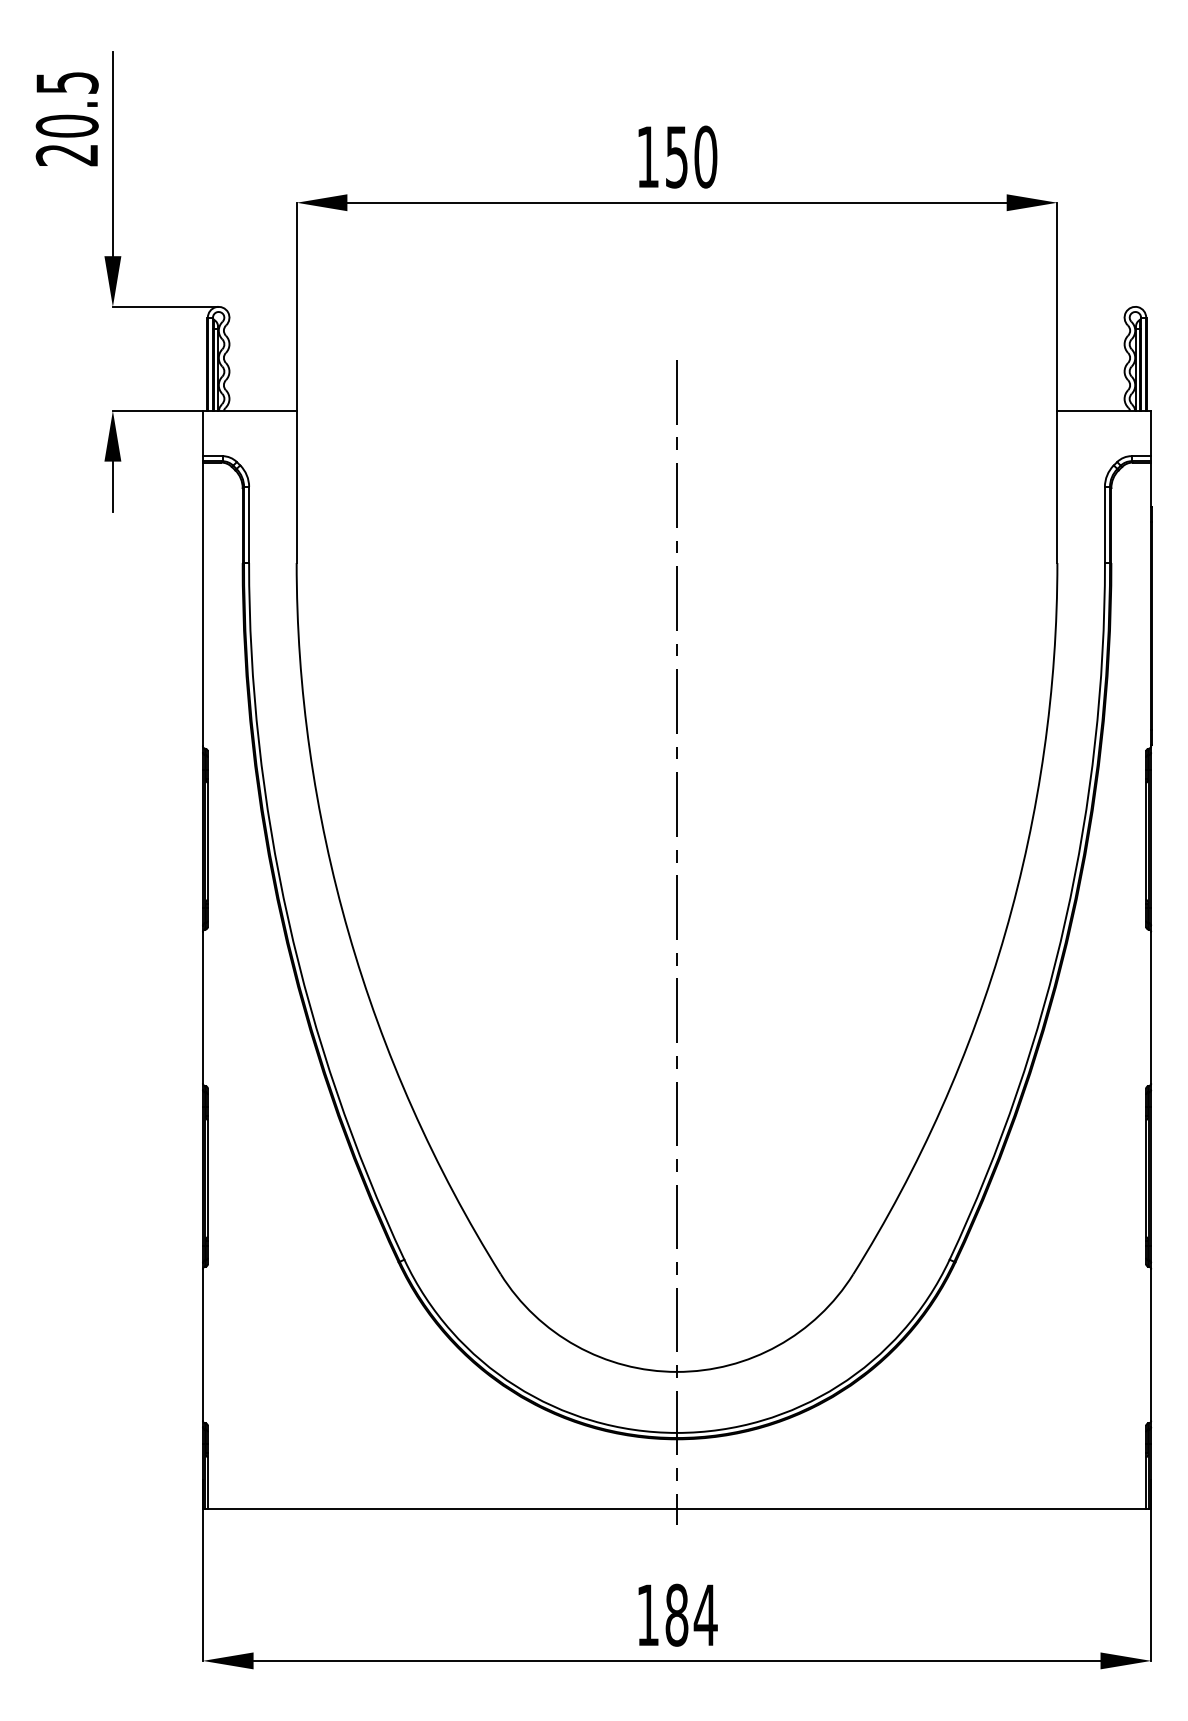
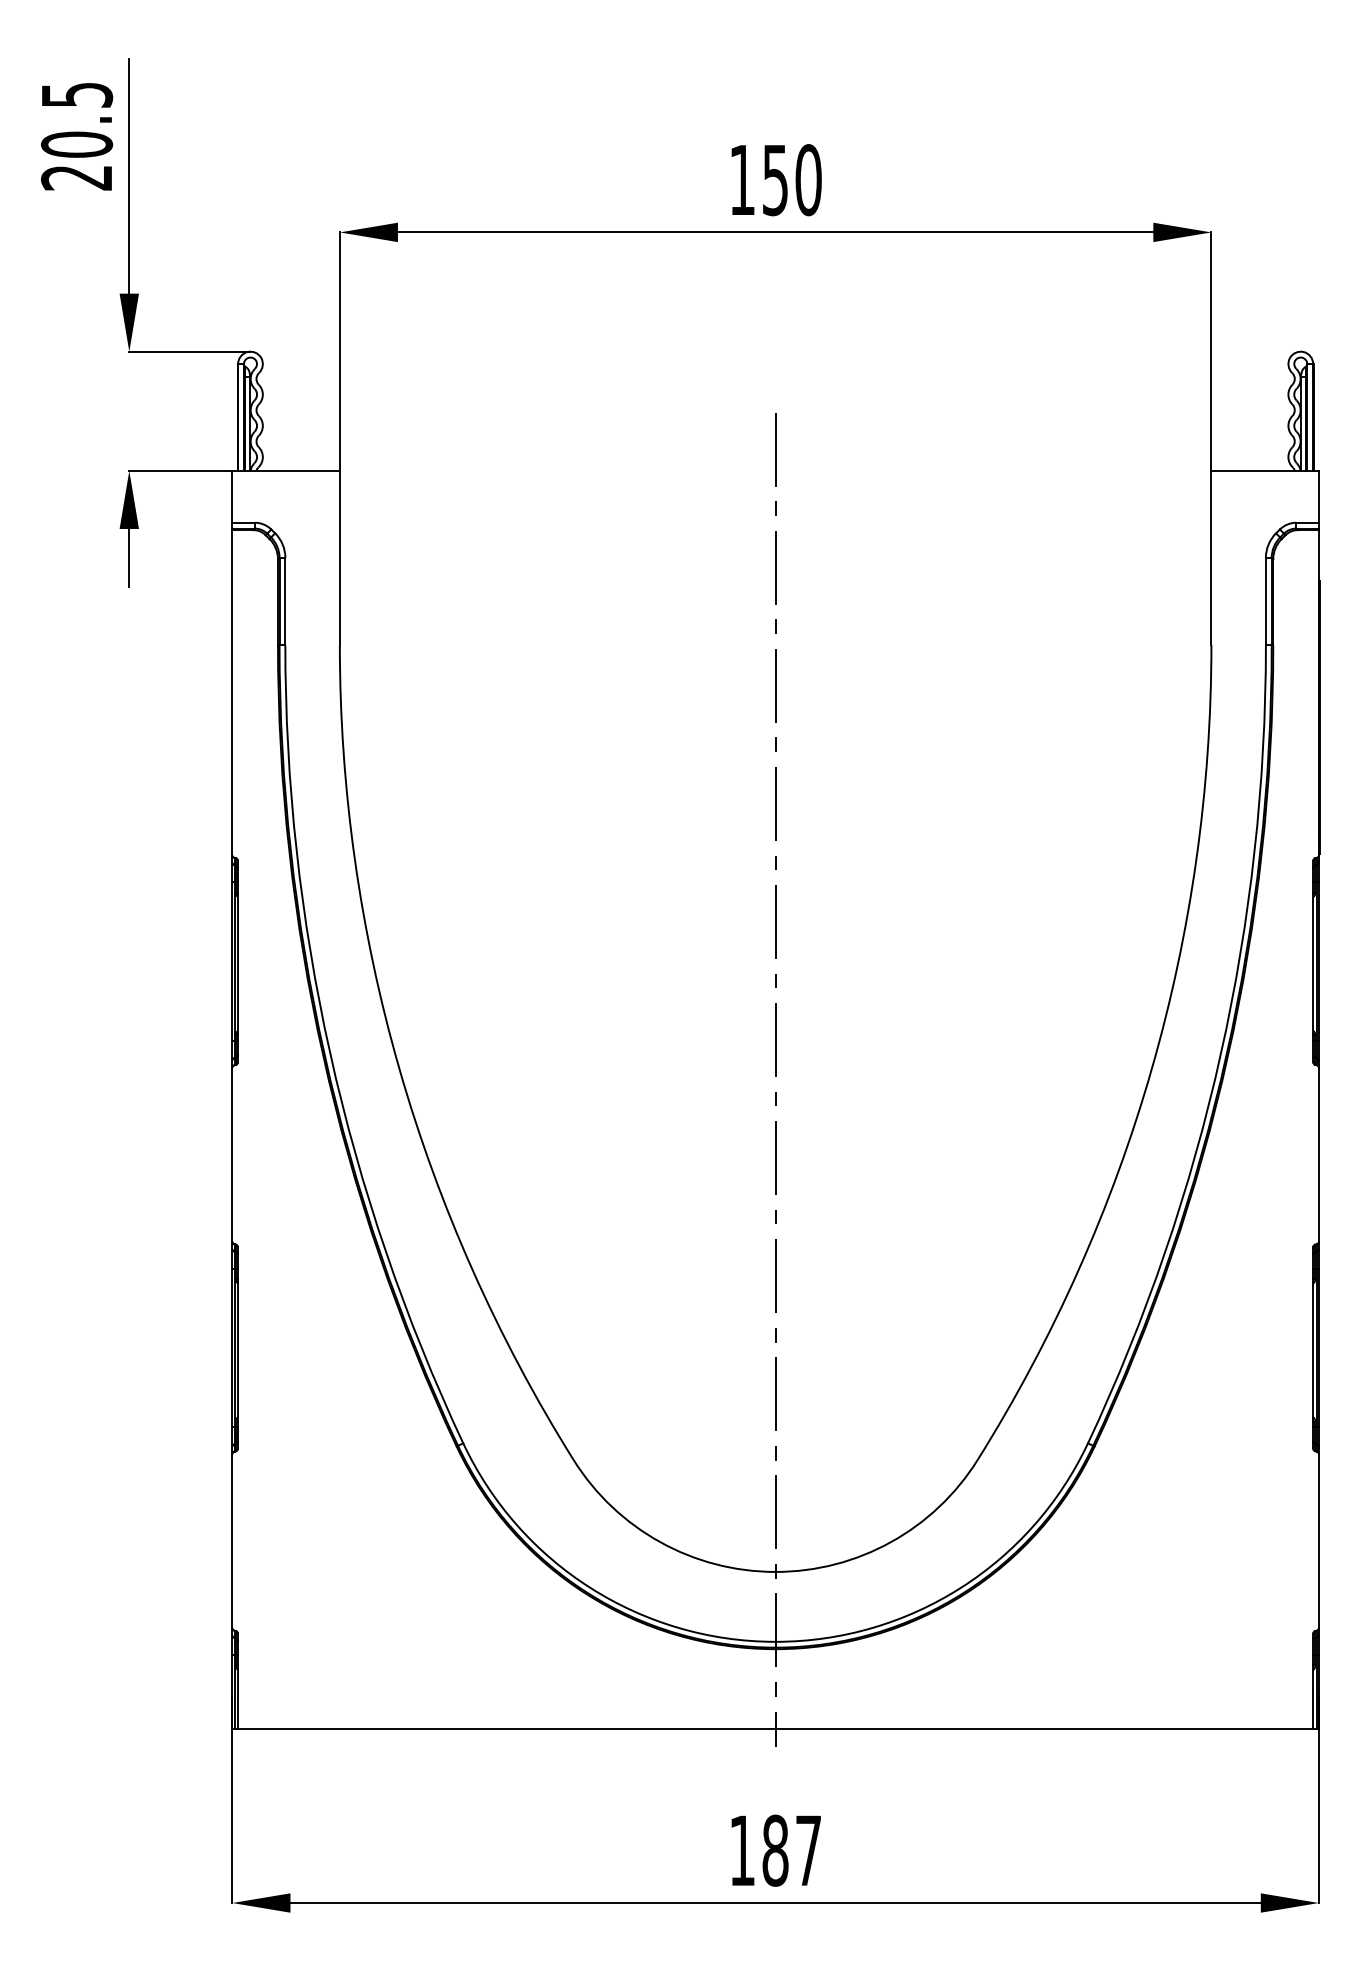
text: (705, 1614) -> (808, 1849), 184 -> 187

